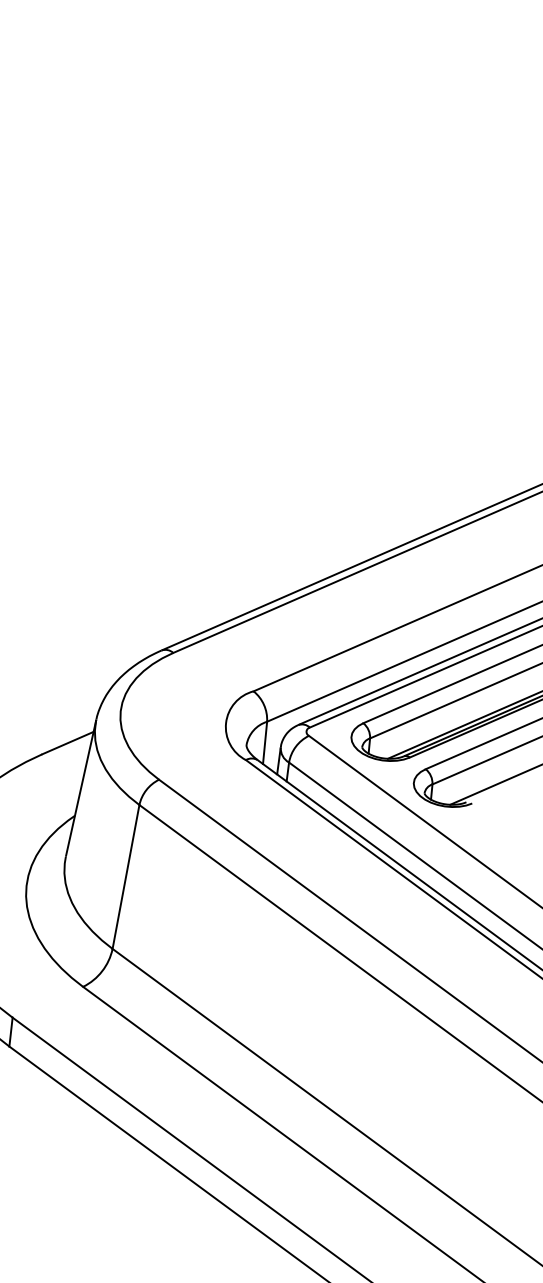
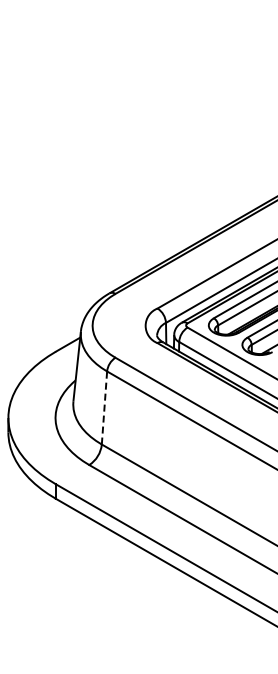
line: (126, 876) -> (104, 407), solid -> dashed

